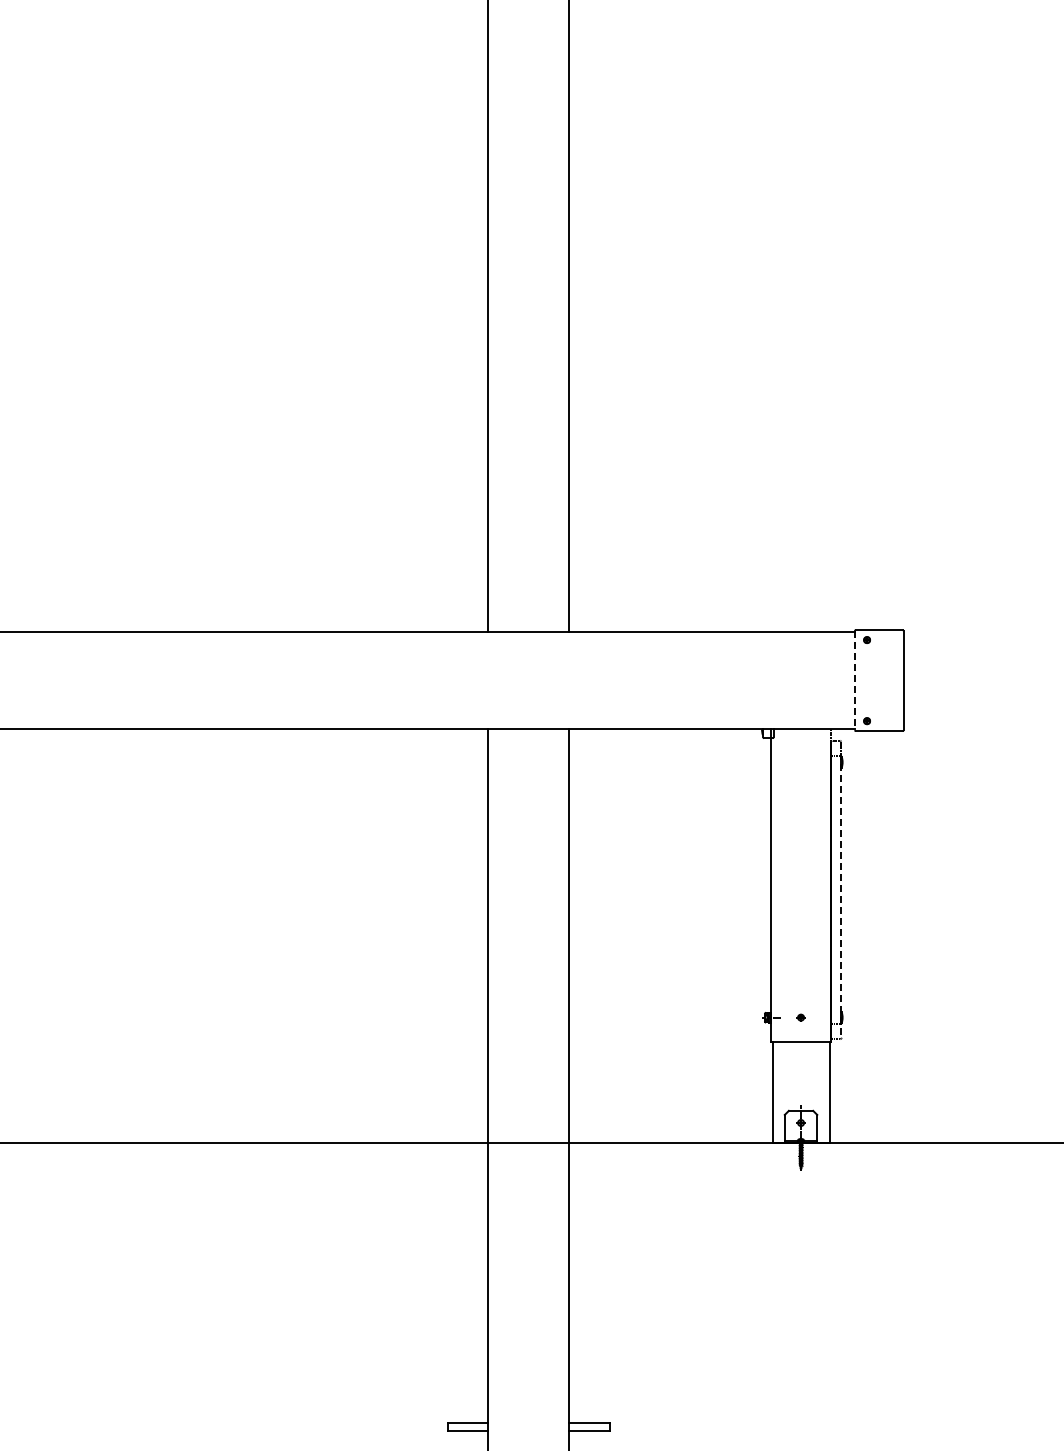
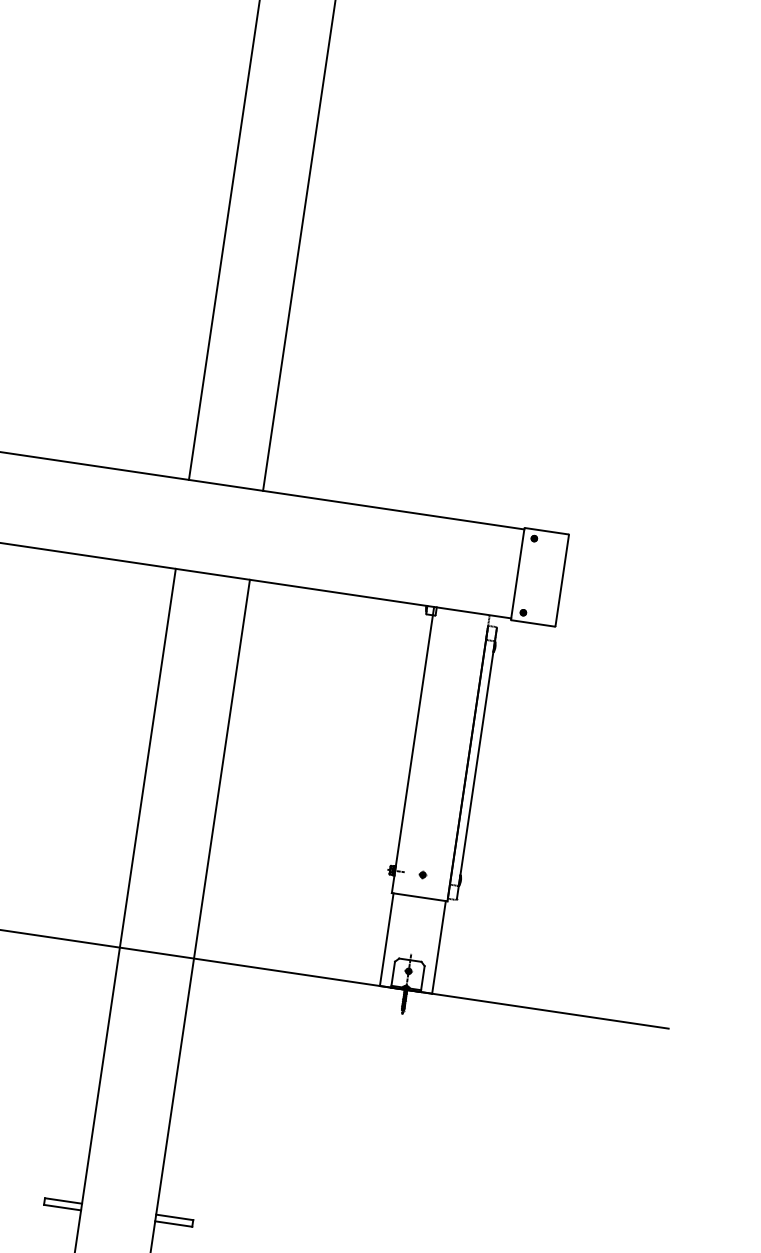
line: (854, 680) -> (517, 573), dashed -> solid
line: (841, 890) -> (477, 764), dashed -> solid

